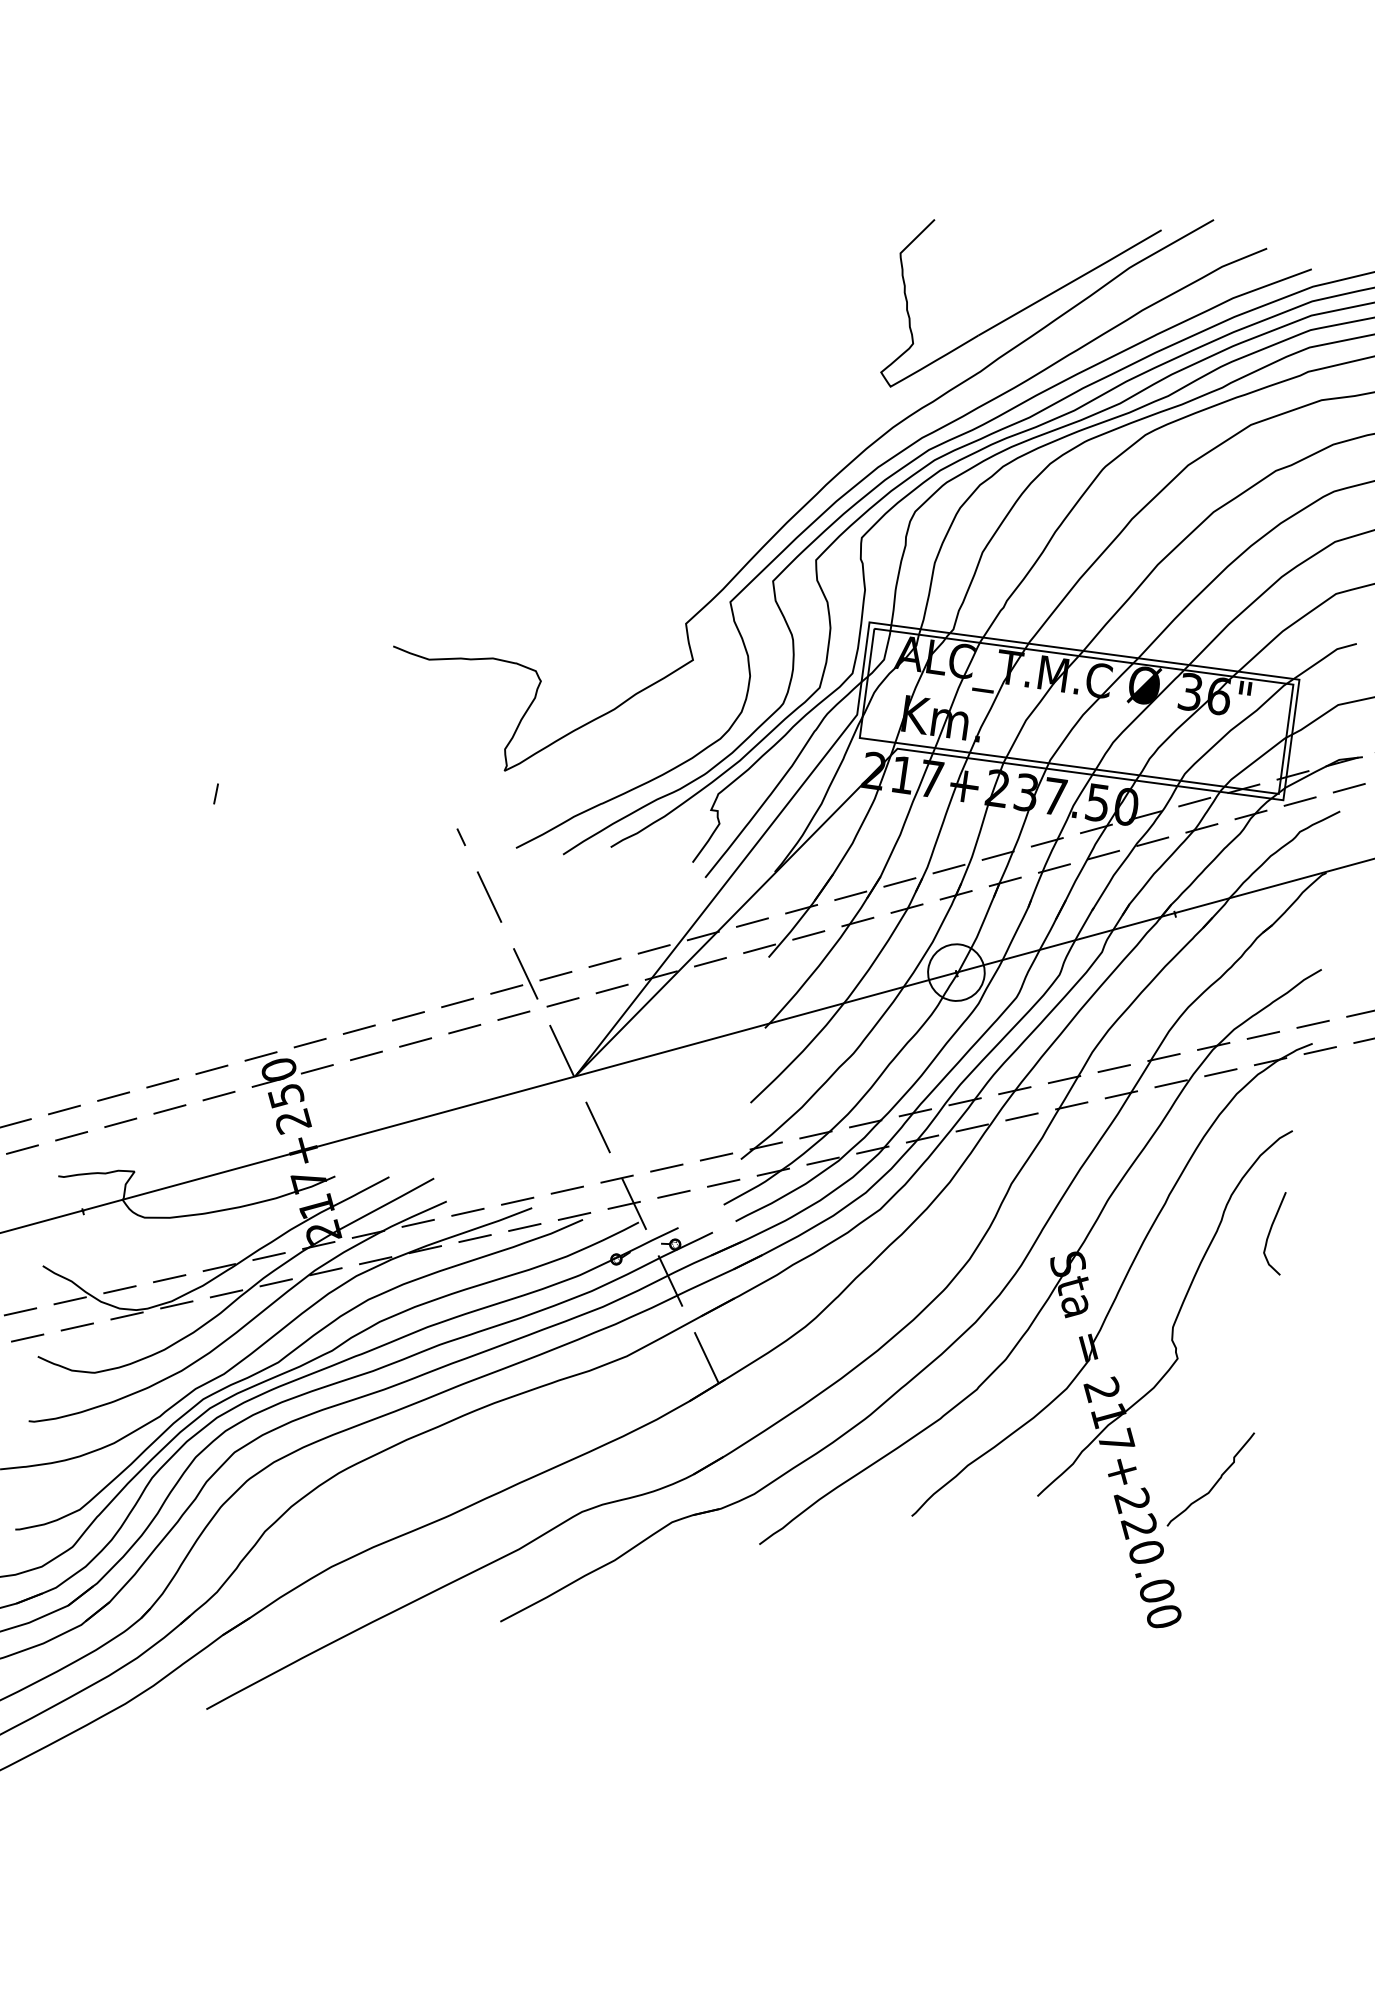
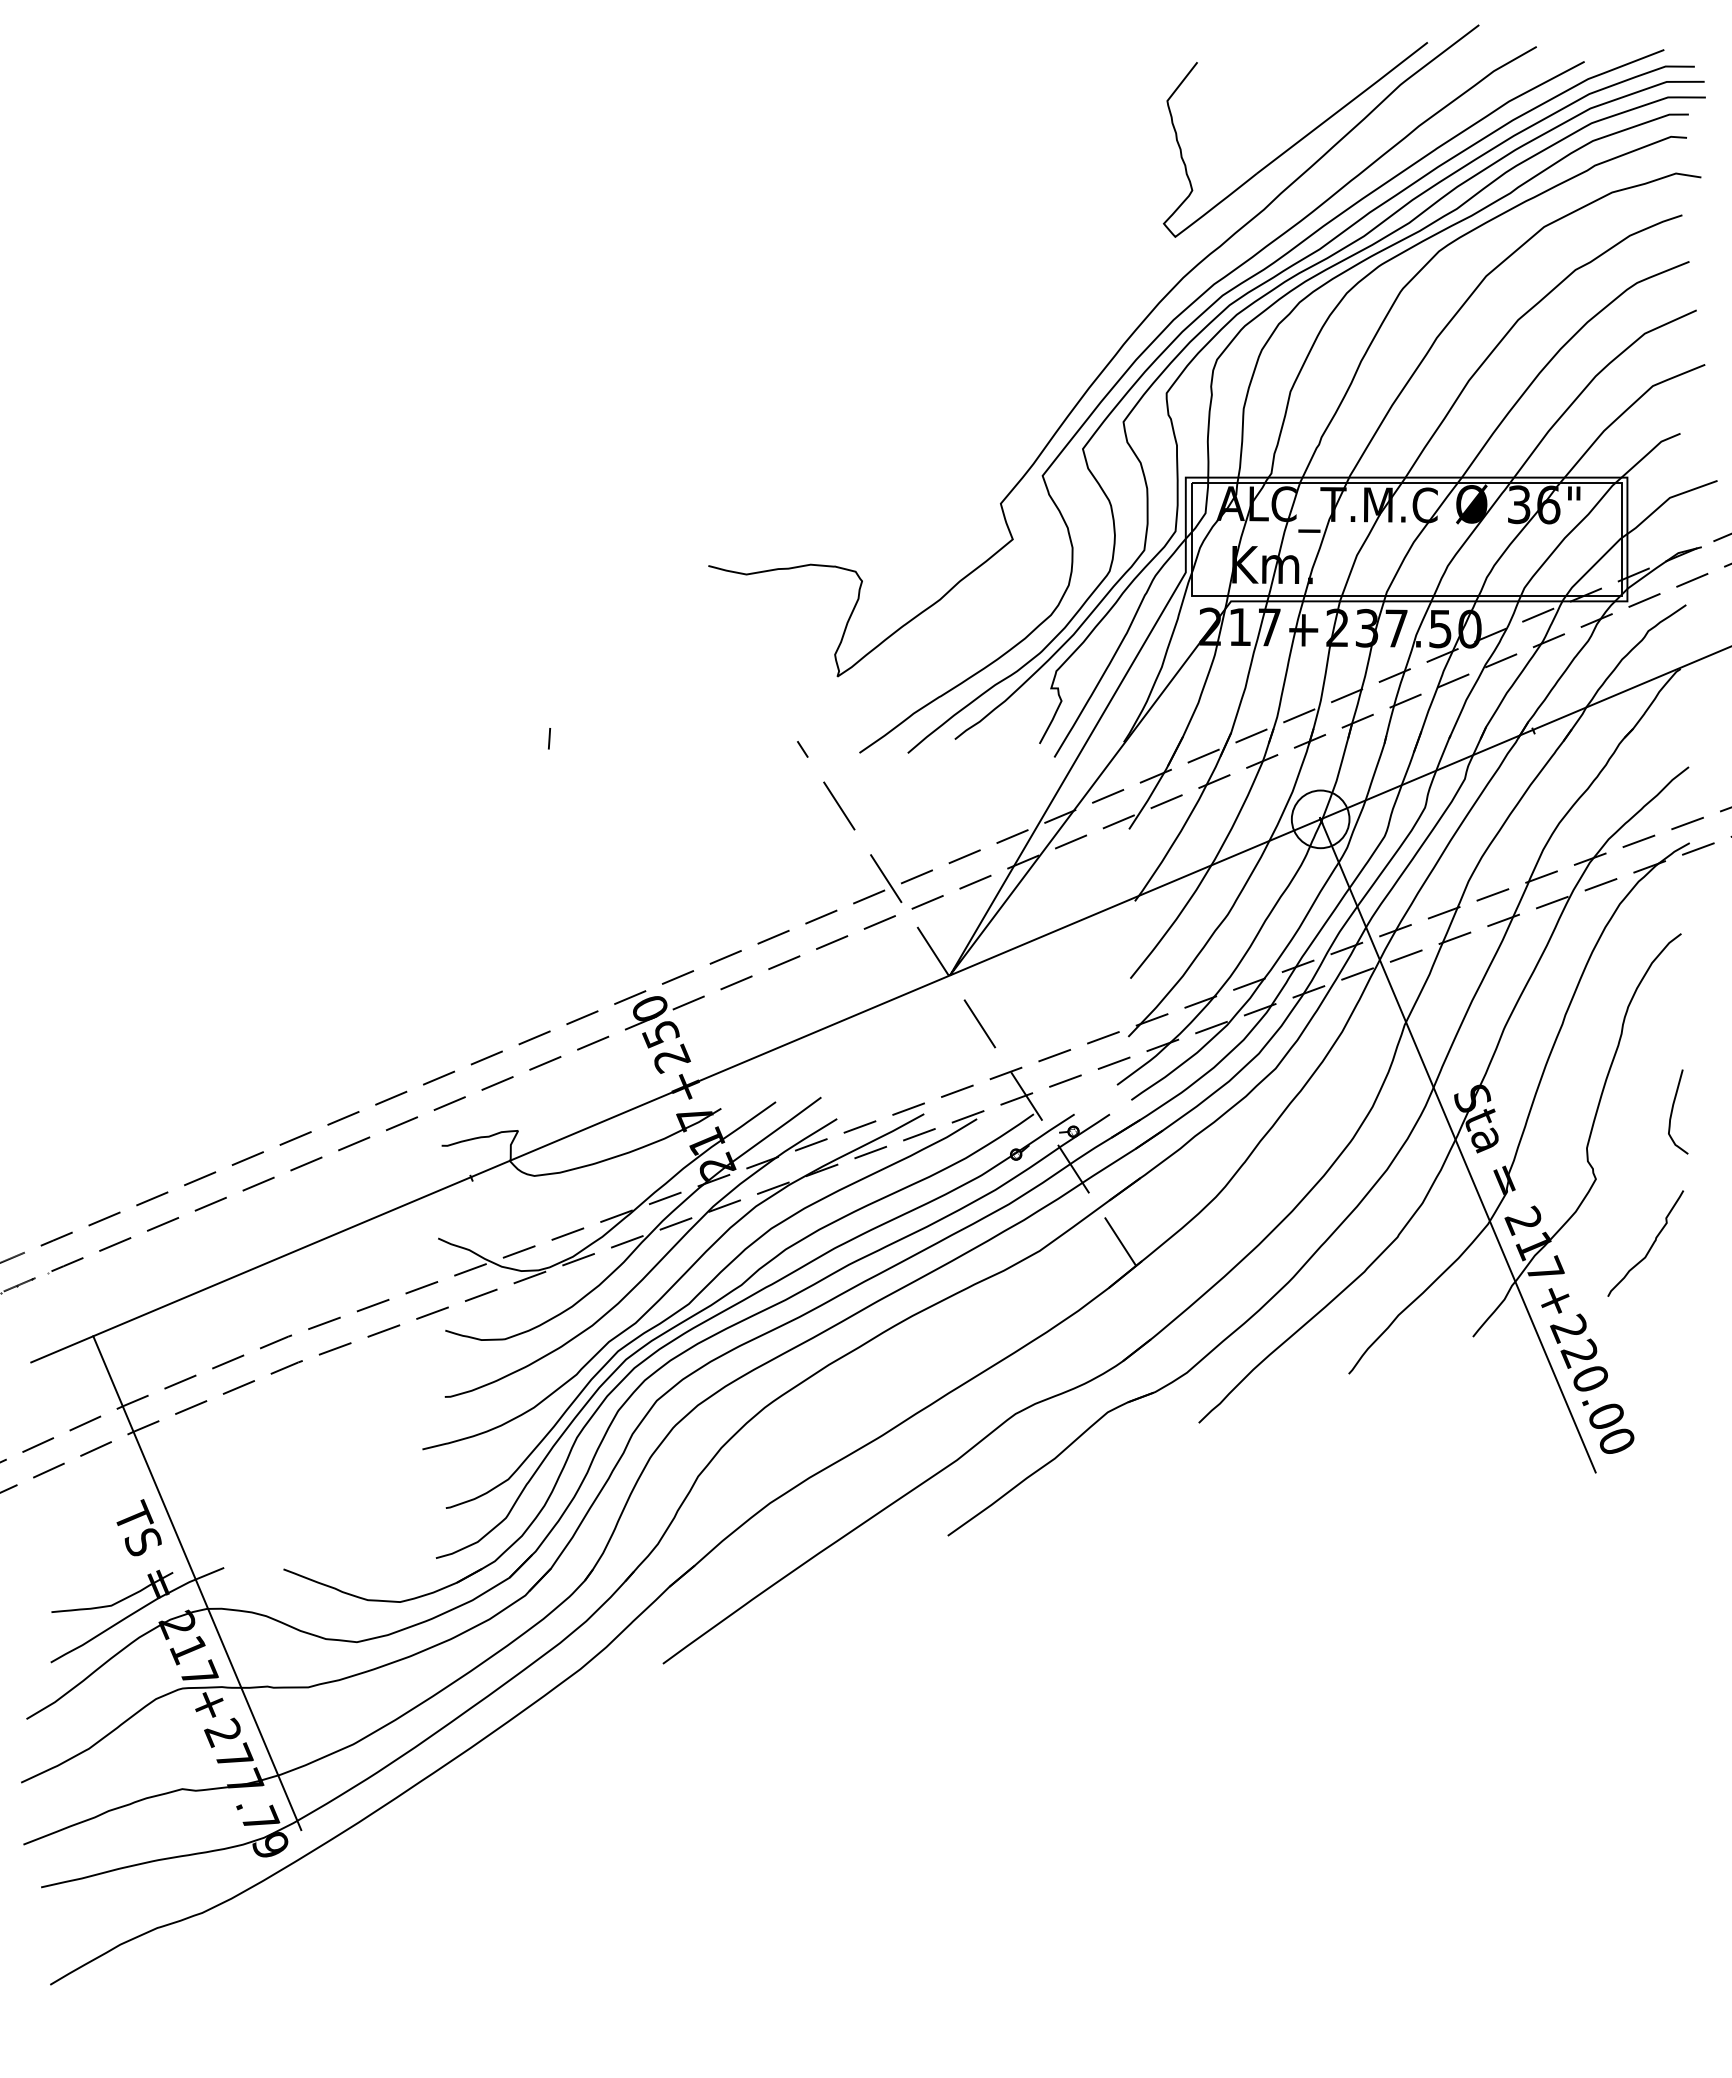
curve: (1271, 1229) -> (1673, 1109), moved
line: (1047, 1307) -> (1457, 1145), added
curve: (1215, 1482) -> (1650, 1246), moved

